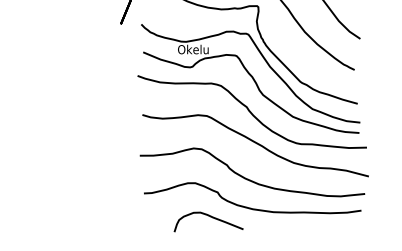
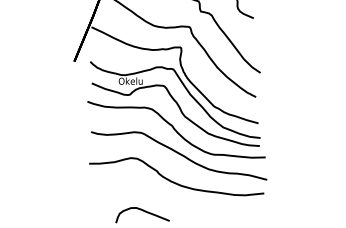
curve: (249, 206) -> (174, 203), removed

